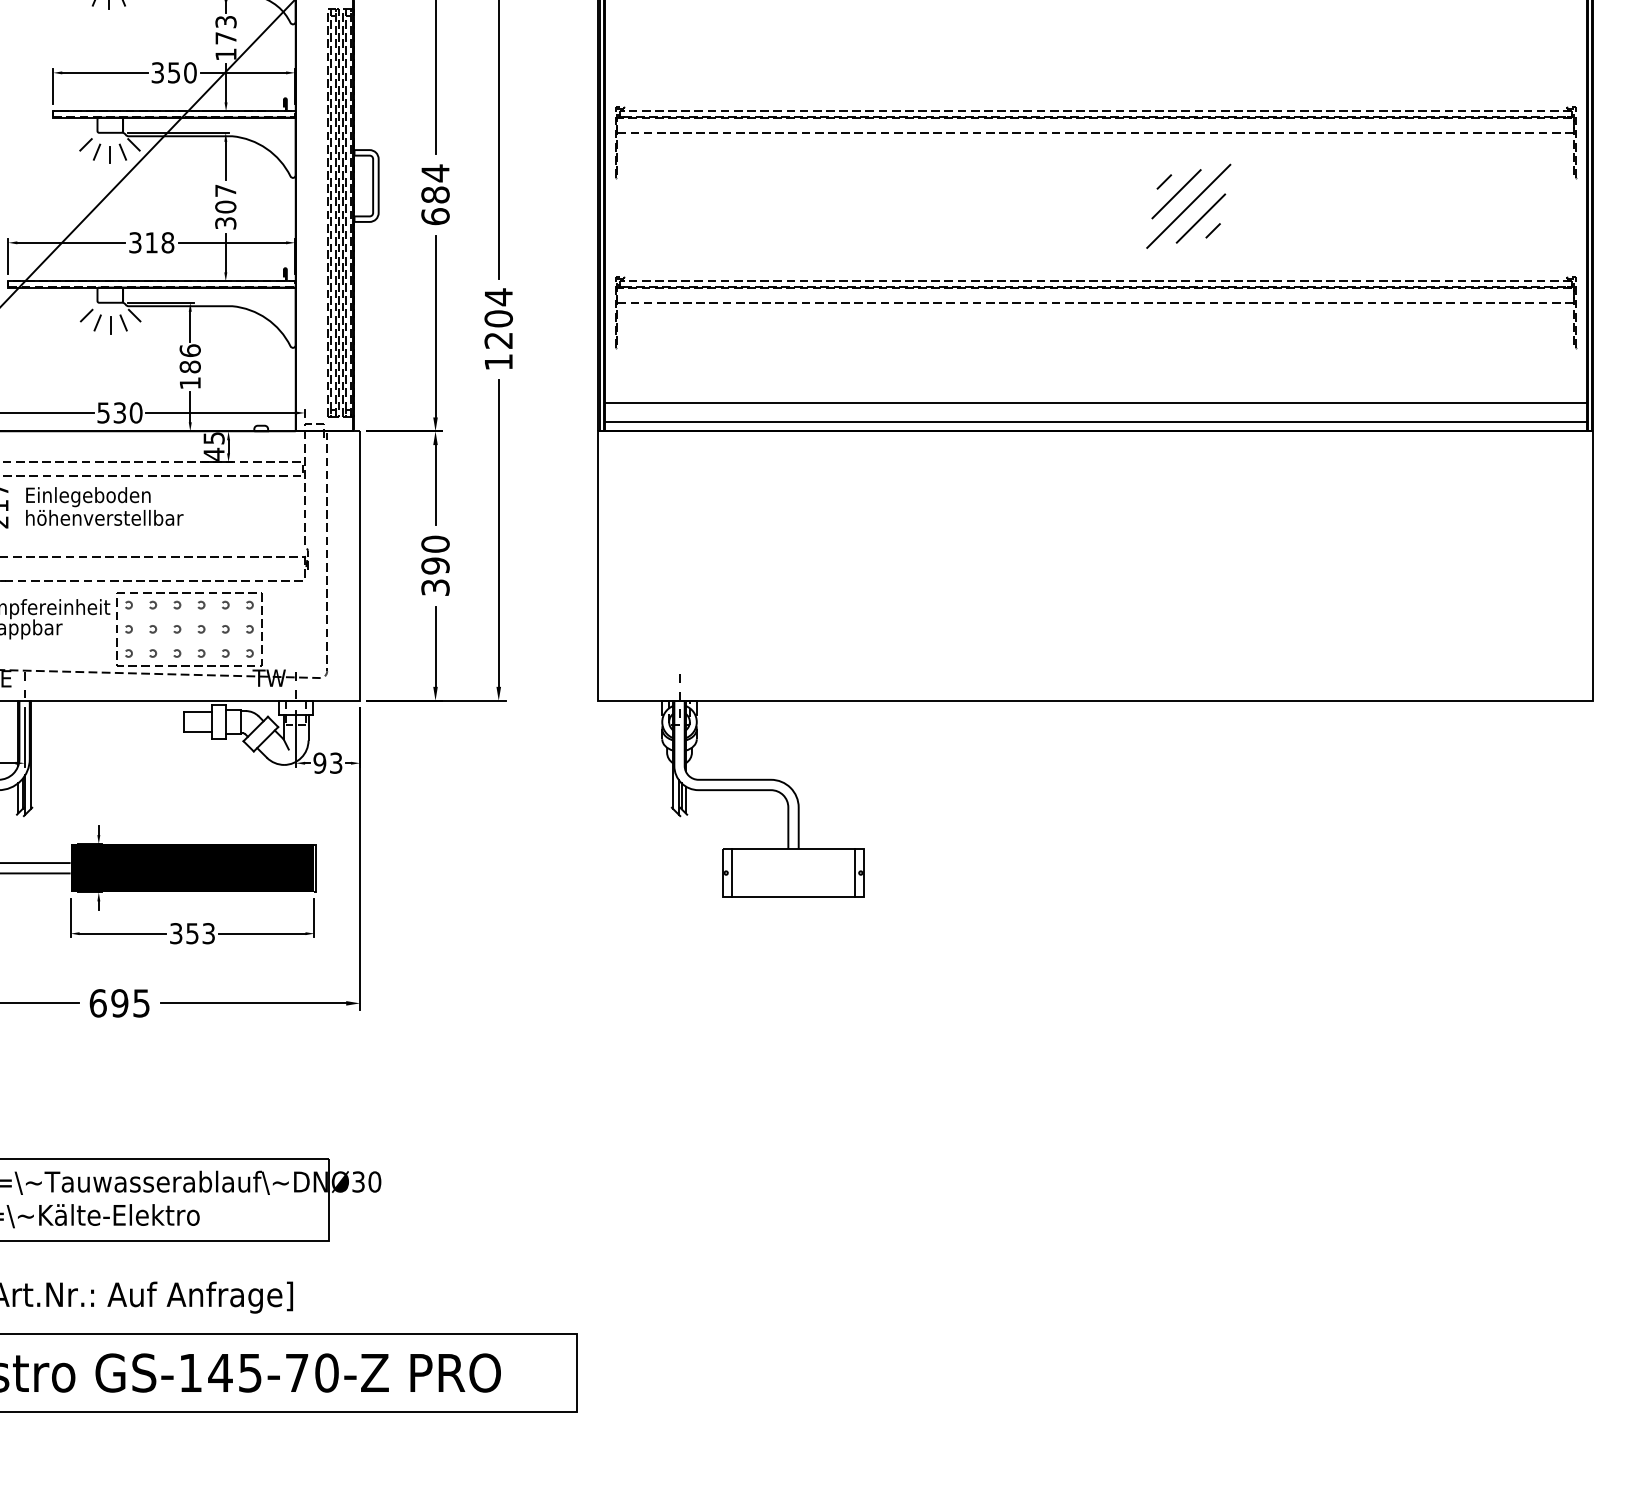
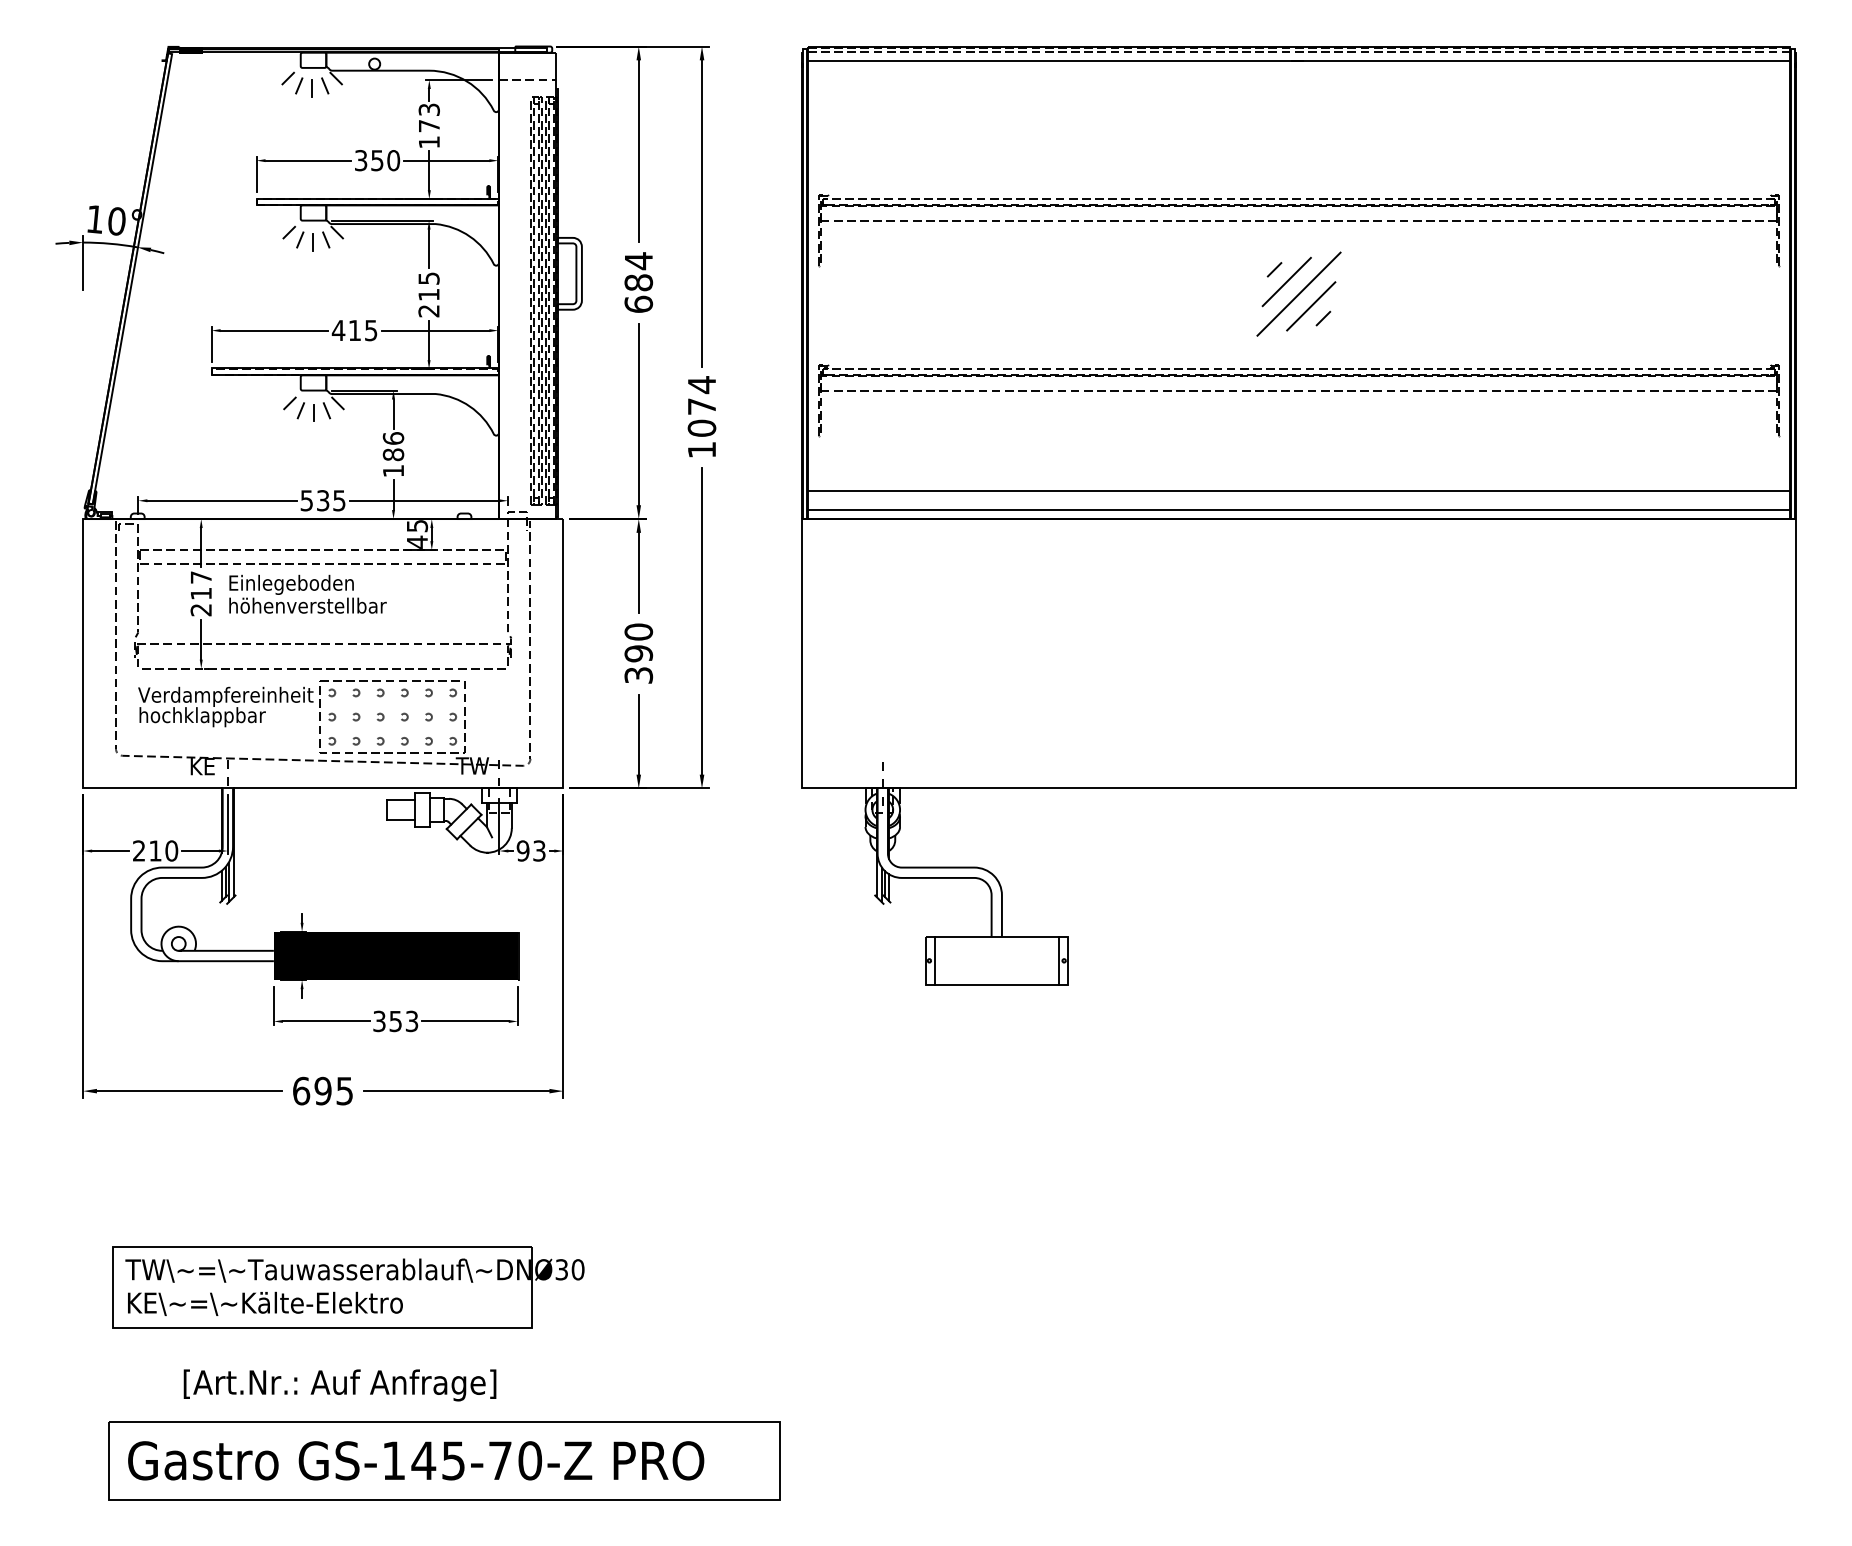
part: (1188, 205) -> (1298, 293), moved
text: (225, 206) -> (428, 294), 307 -> 215
text: (151, 242) -> (354, 330), 318 -> 415
text: (498, 329) -> (701, 417), 1204 -> 1074
text: (136, 412) -> (339, 500), 530 -> 535

